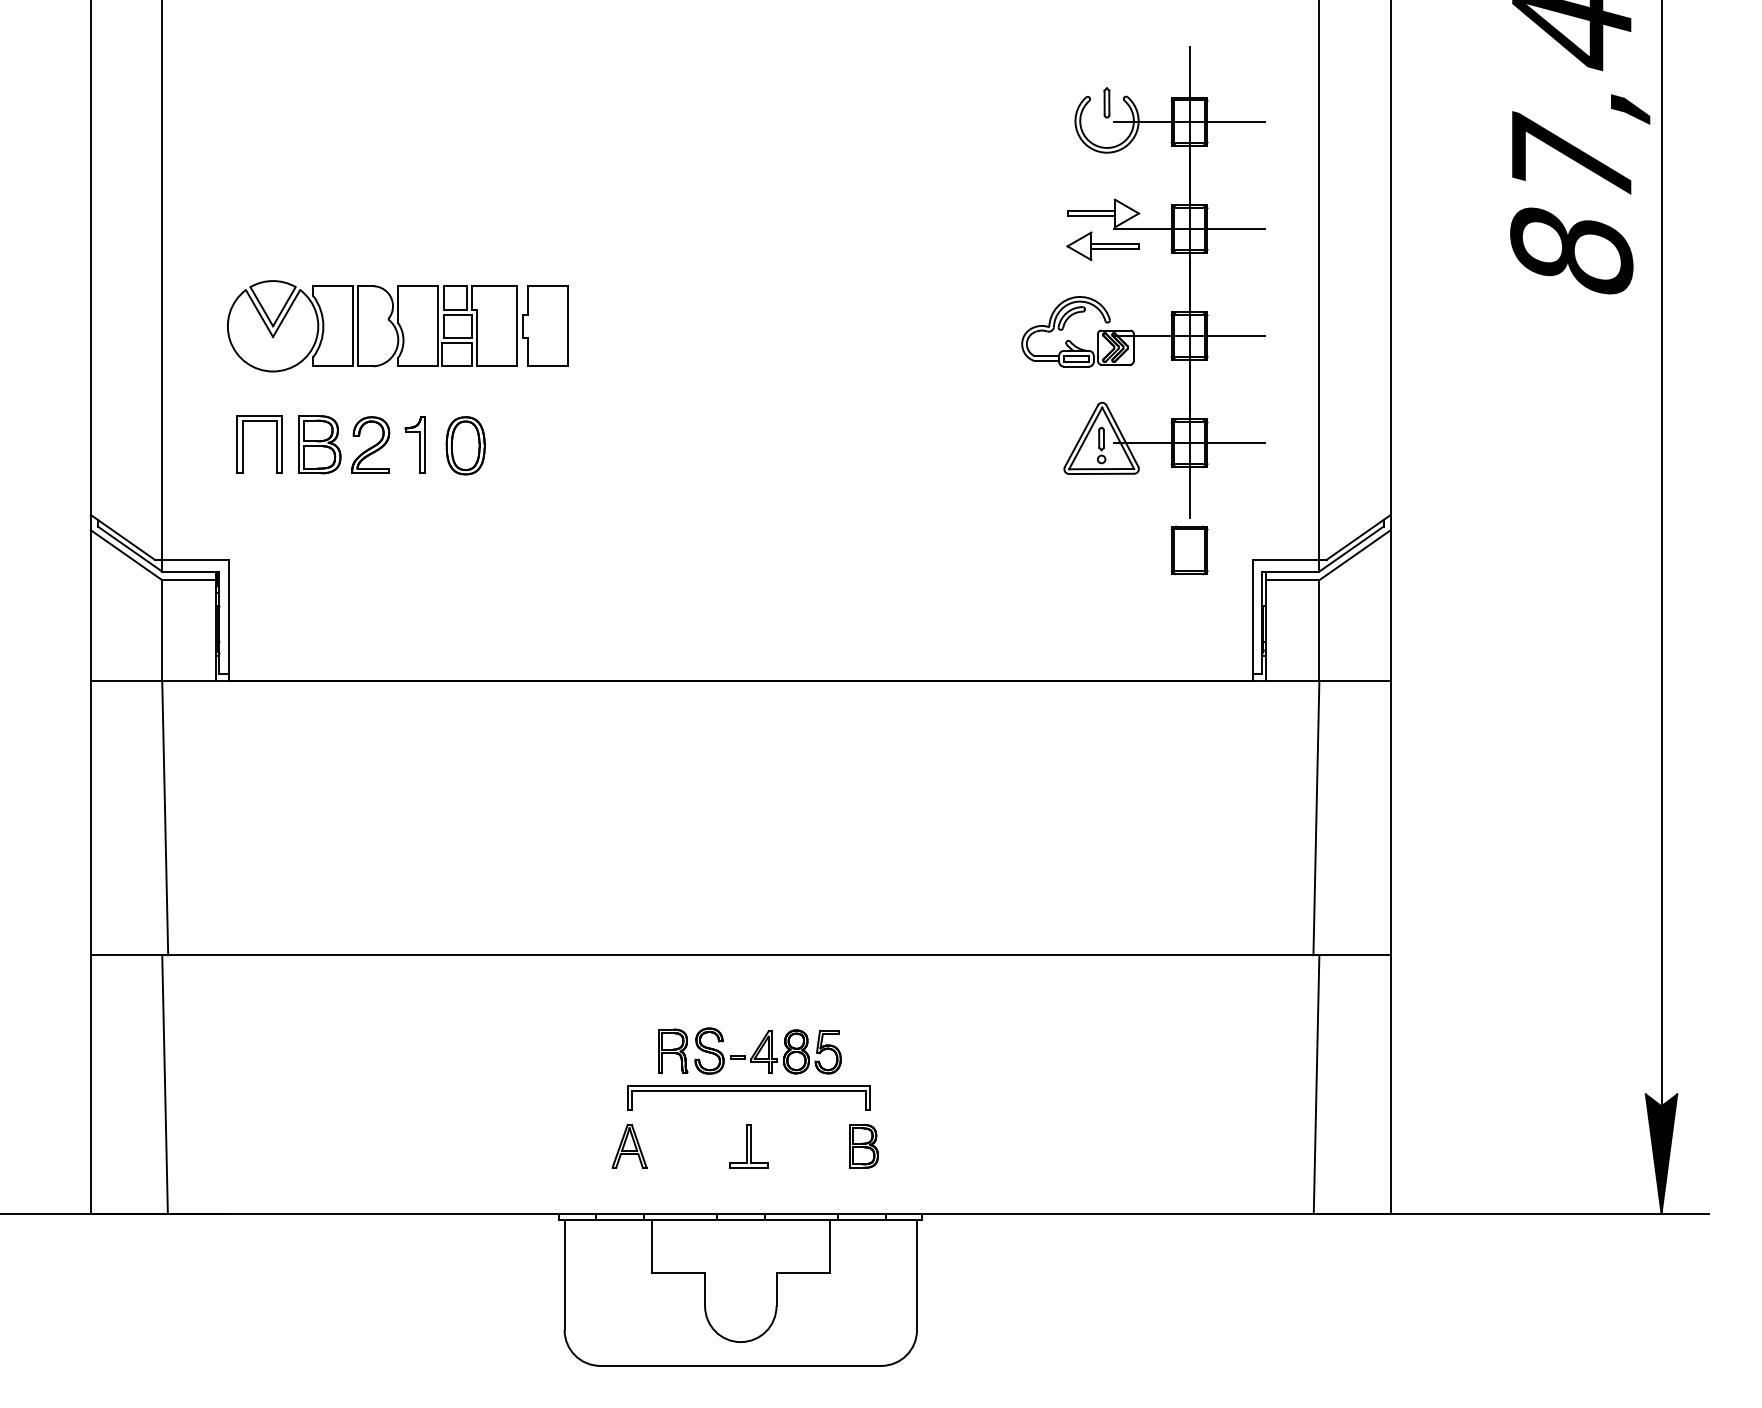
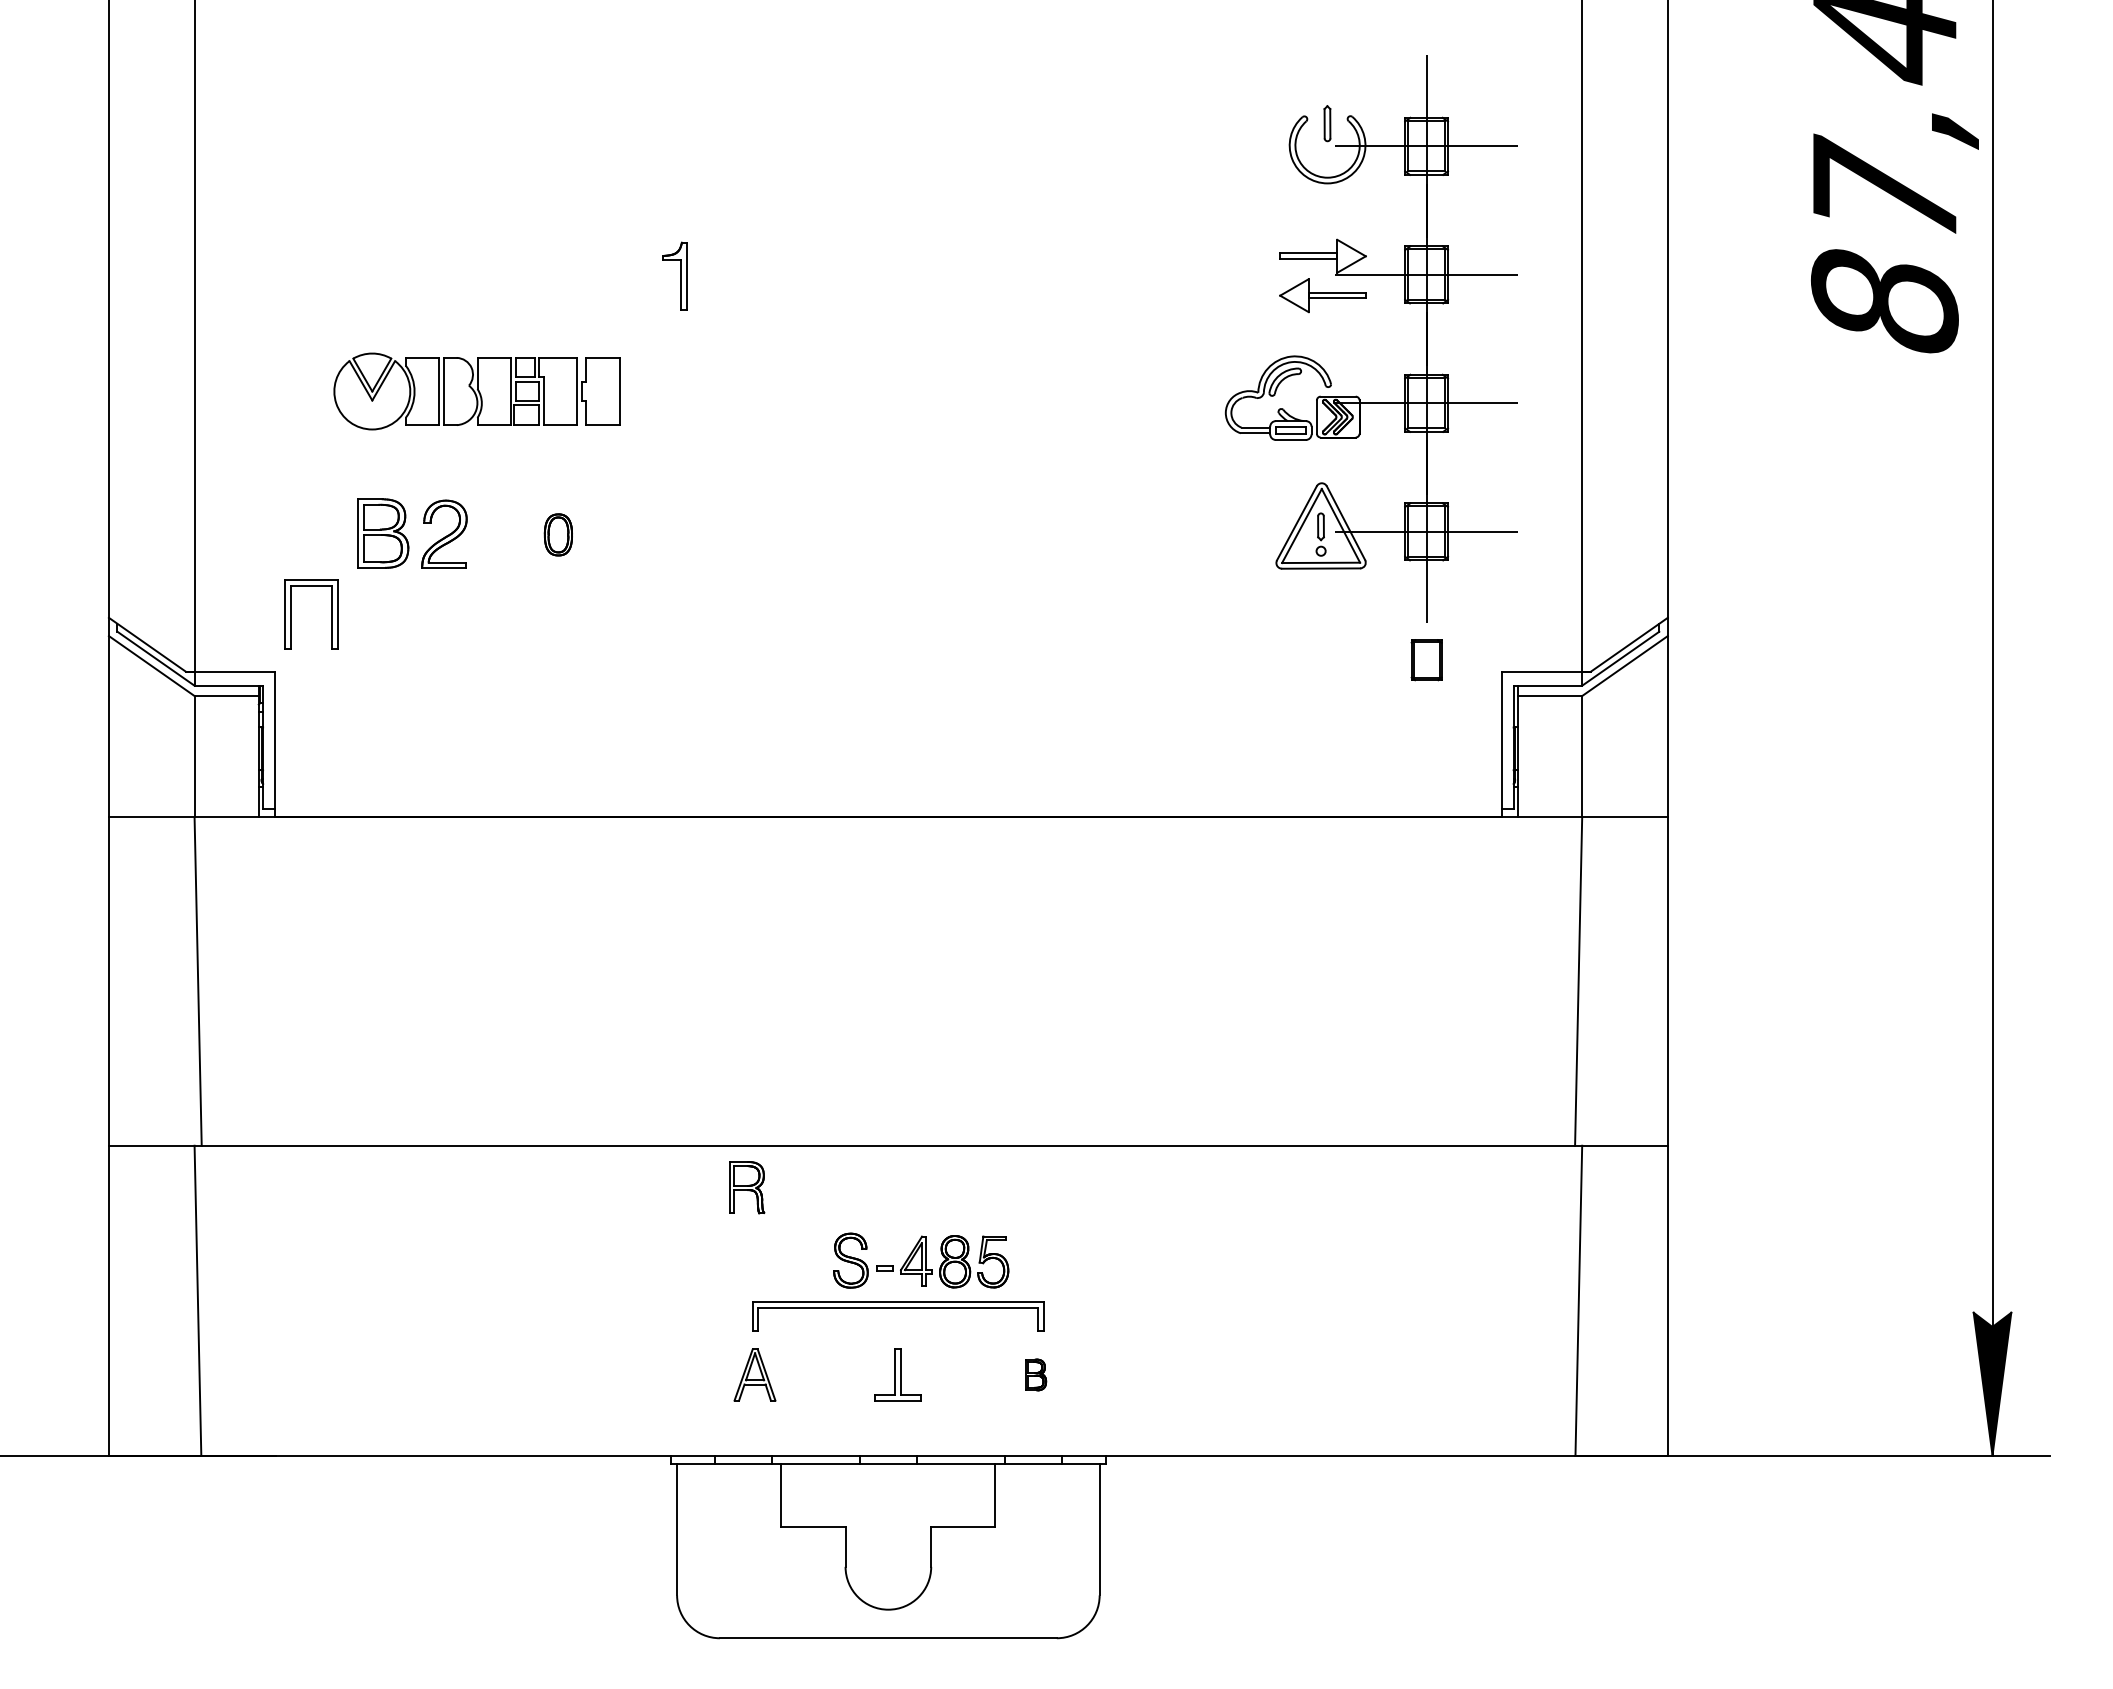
part: (397, 326) -> (476, 391), size x0.7
part: (243, 444) -> (291, 614), moved
part: (414, 444) -> (674, 275), moved
part: (465, 445) -> (558, 534), size x0.6
part: (1189, 549) -> (1426, 659), size x0.7
part: (673, 1050) -> (747, 1187), moved
part: (863, 1145) -> (1035, 1374), size x0.6

